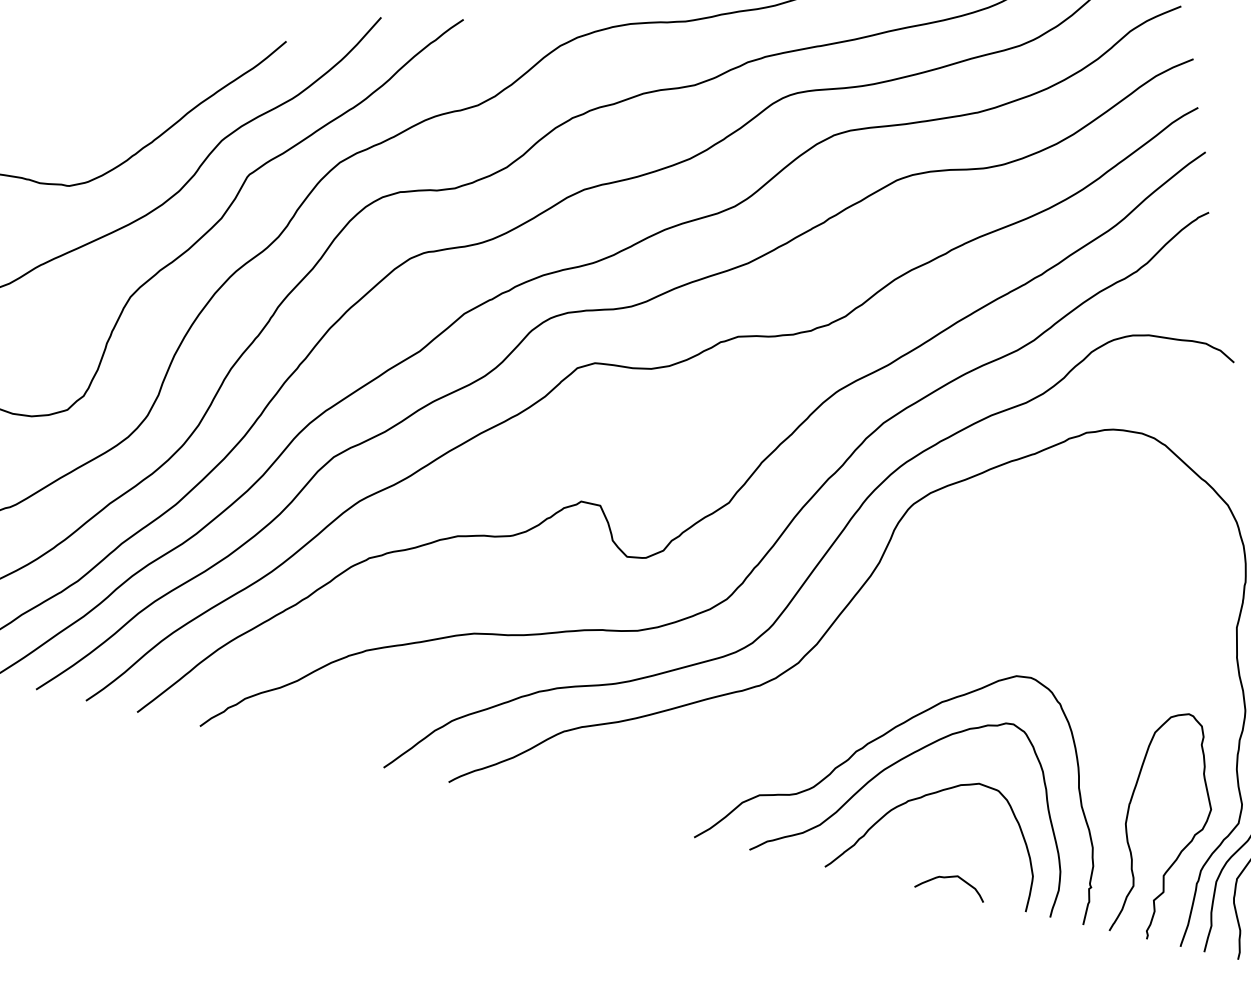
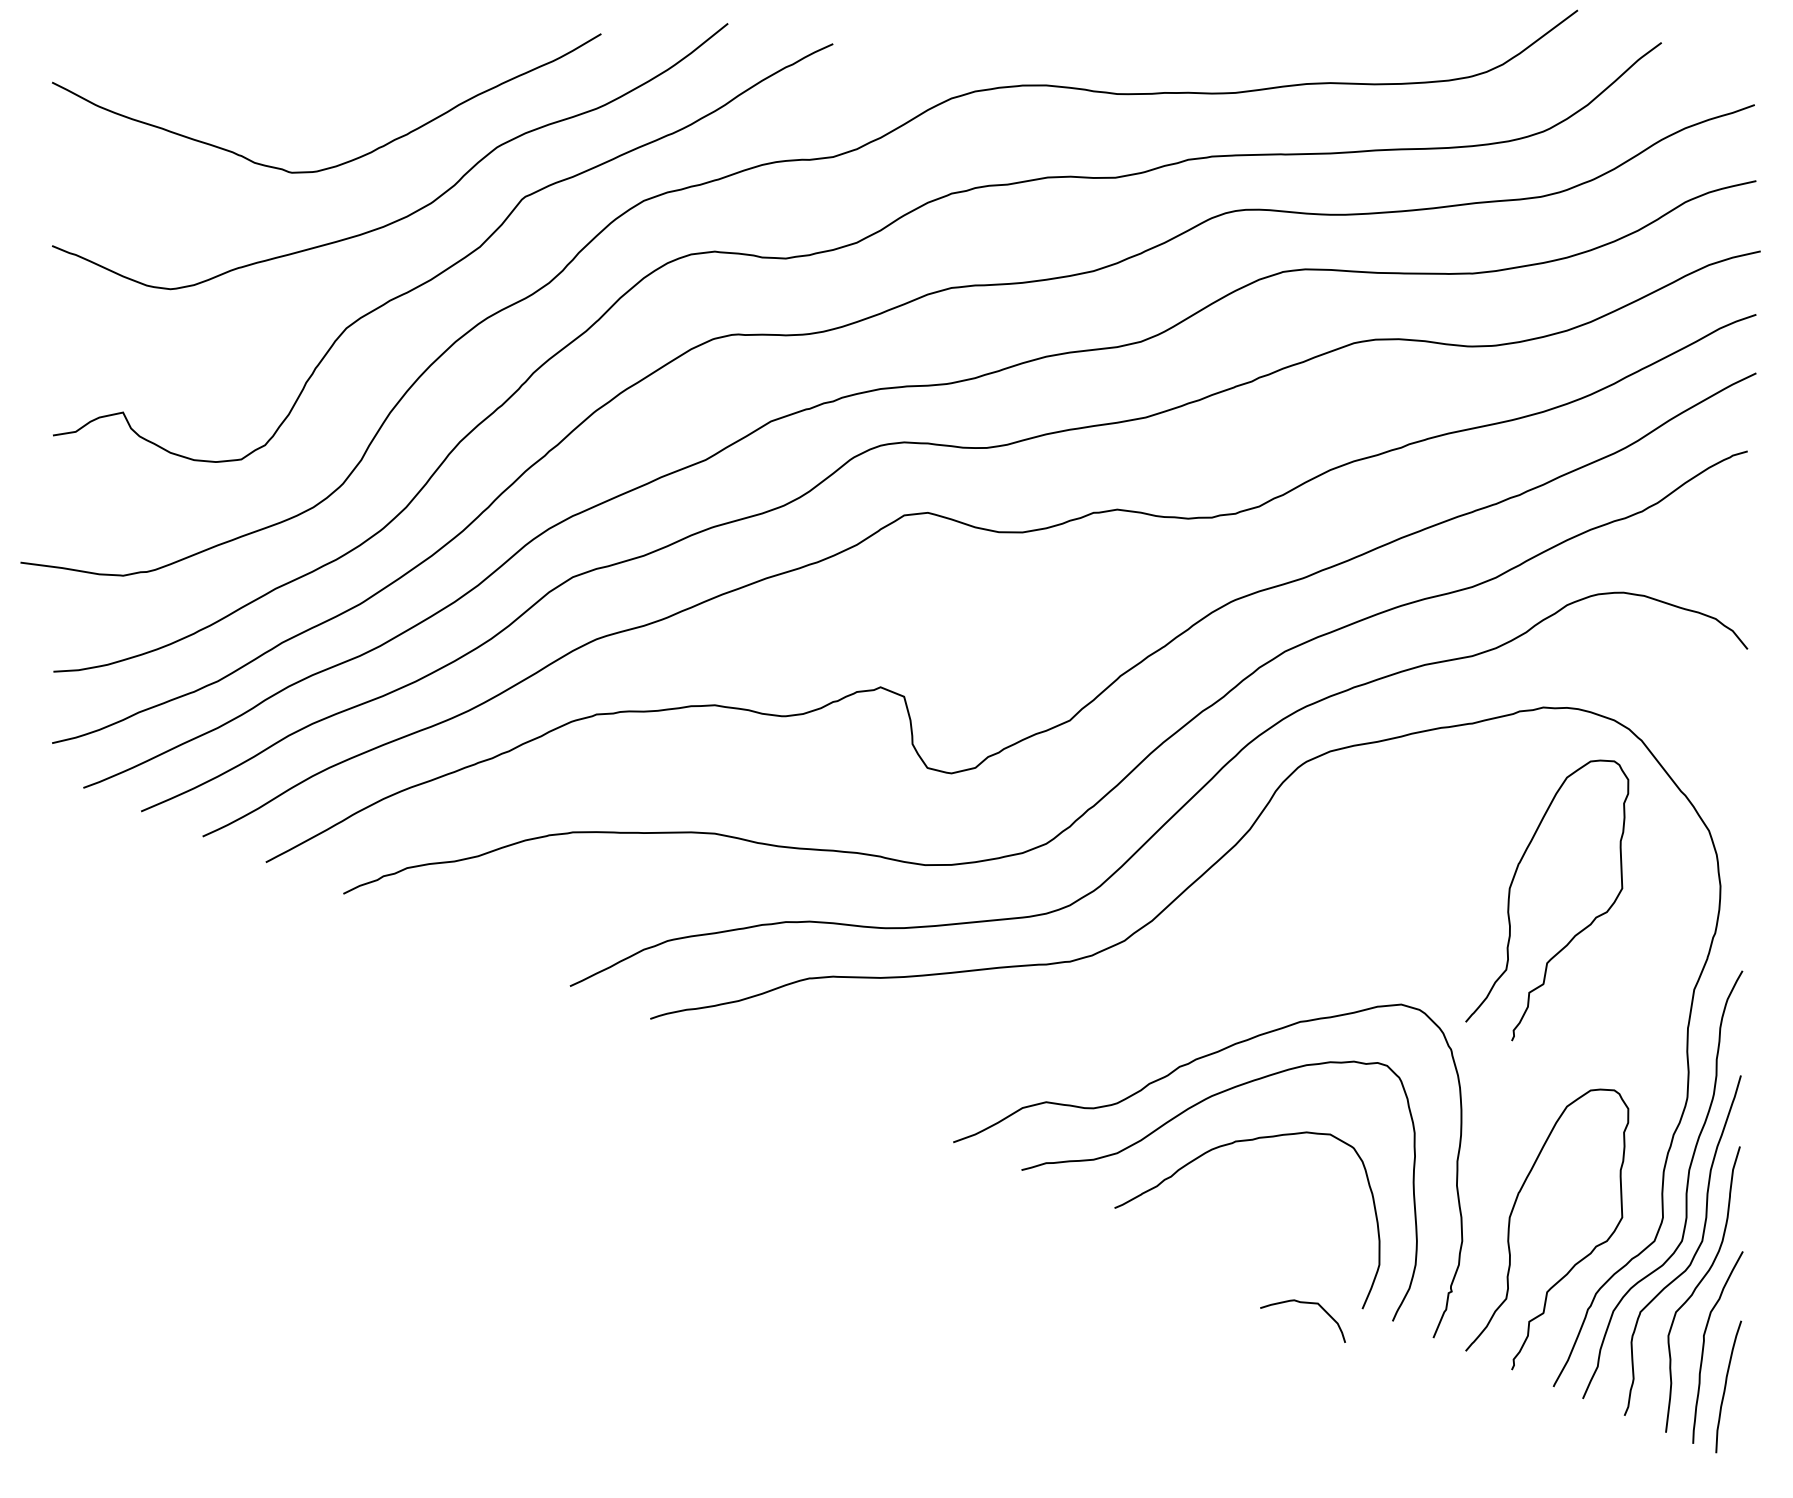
curve: (1085, 578) -> (1510, 894), added
curve: (945, 878) -> (1302, 1303), moved

